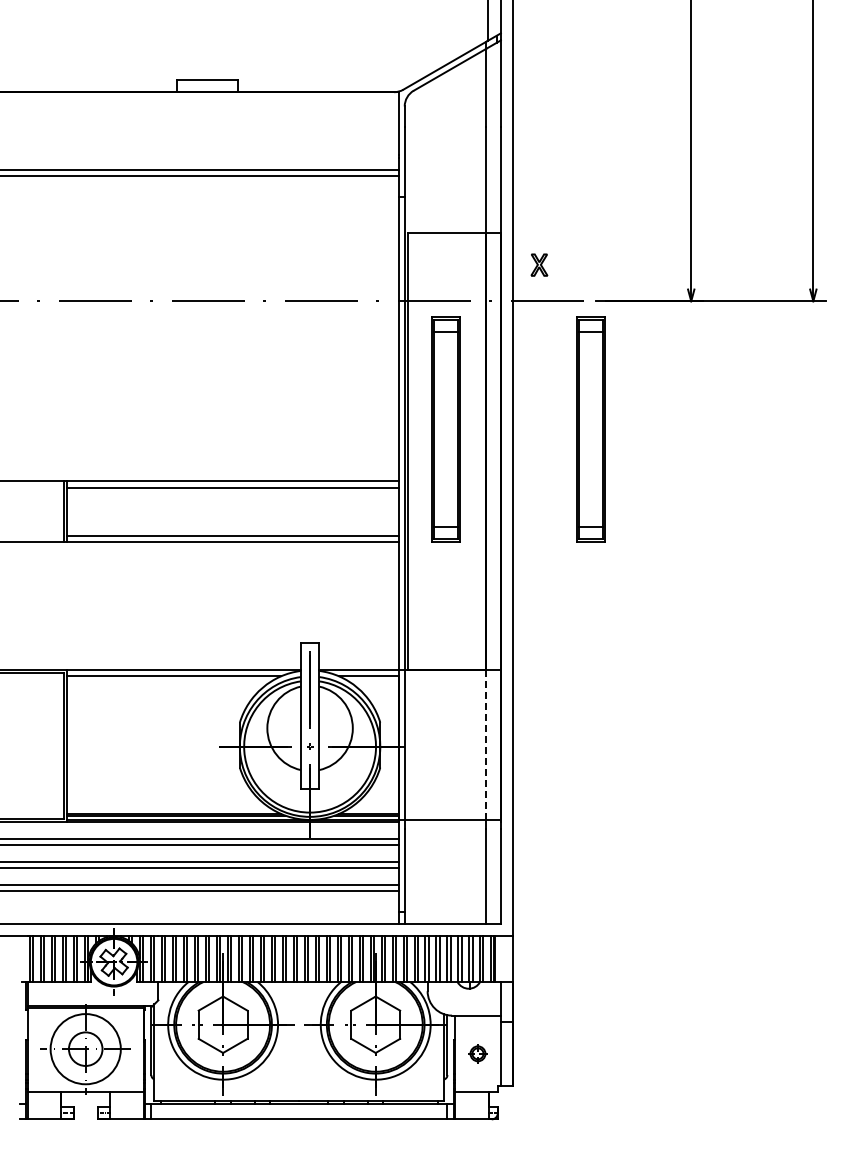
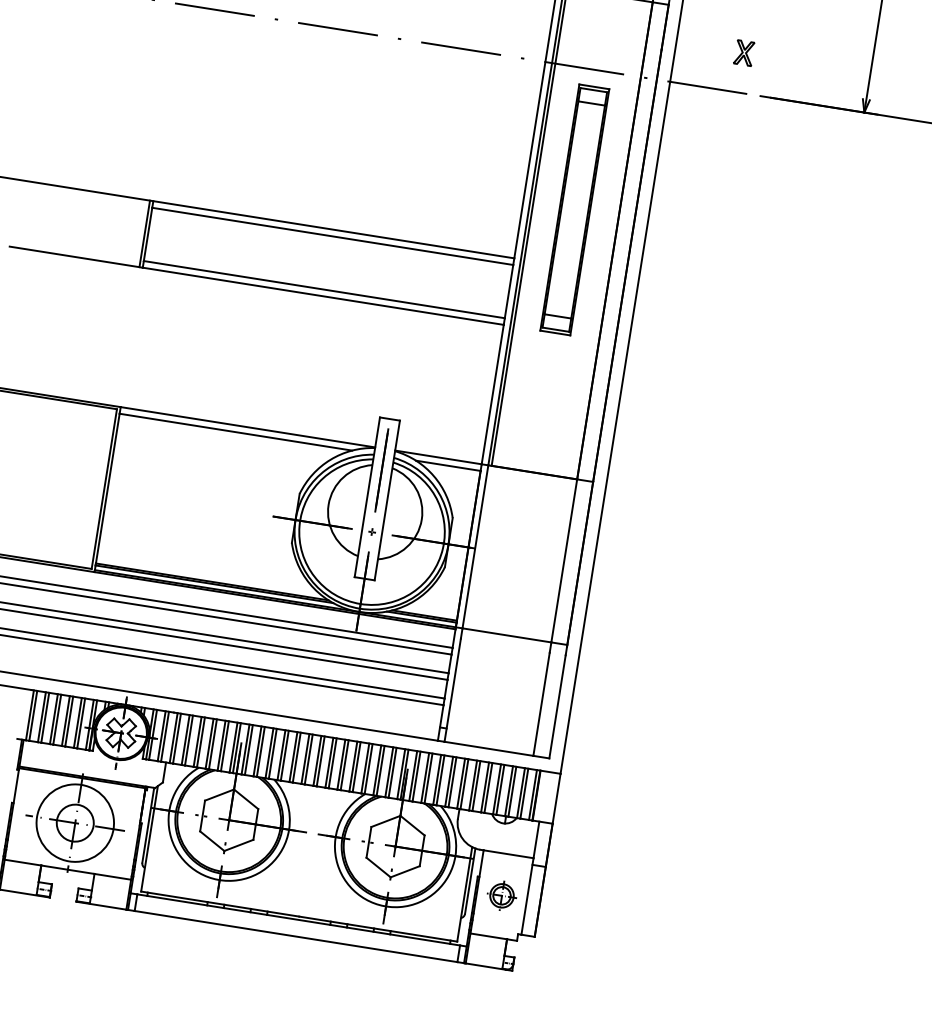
part: (539, 264) -> (744, 52), moved
part: (590, 429) -> (732, 234), removed
line: (486, 745) -> (564, 561), dashed -> solid
part: (477, 1053) -> (501, 895), size x1.43

